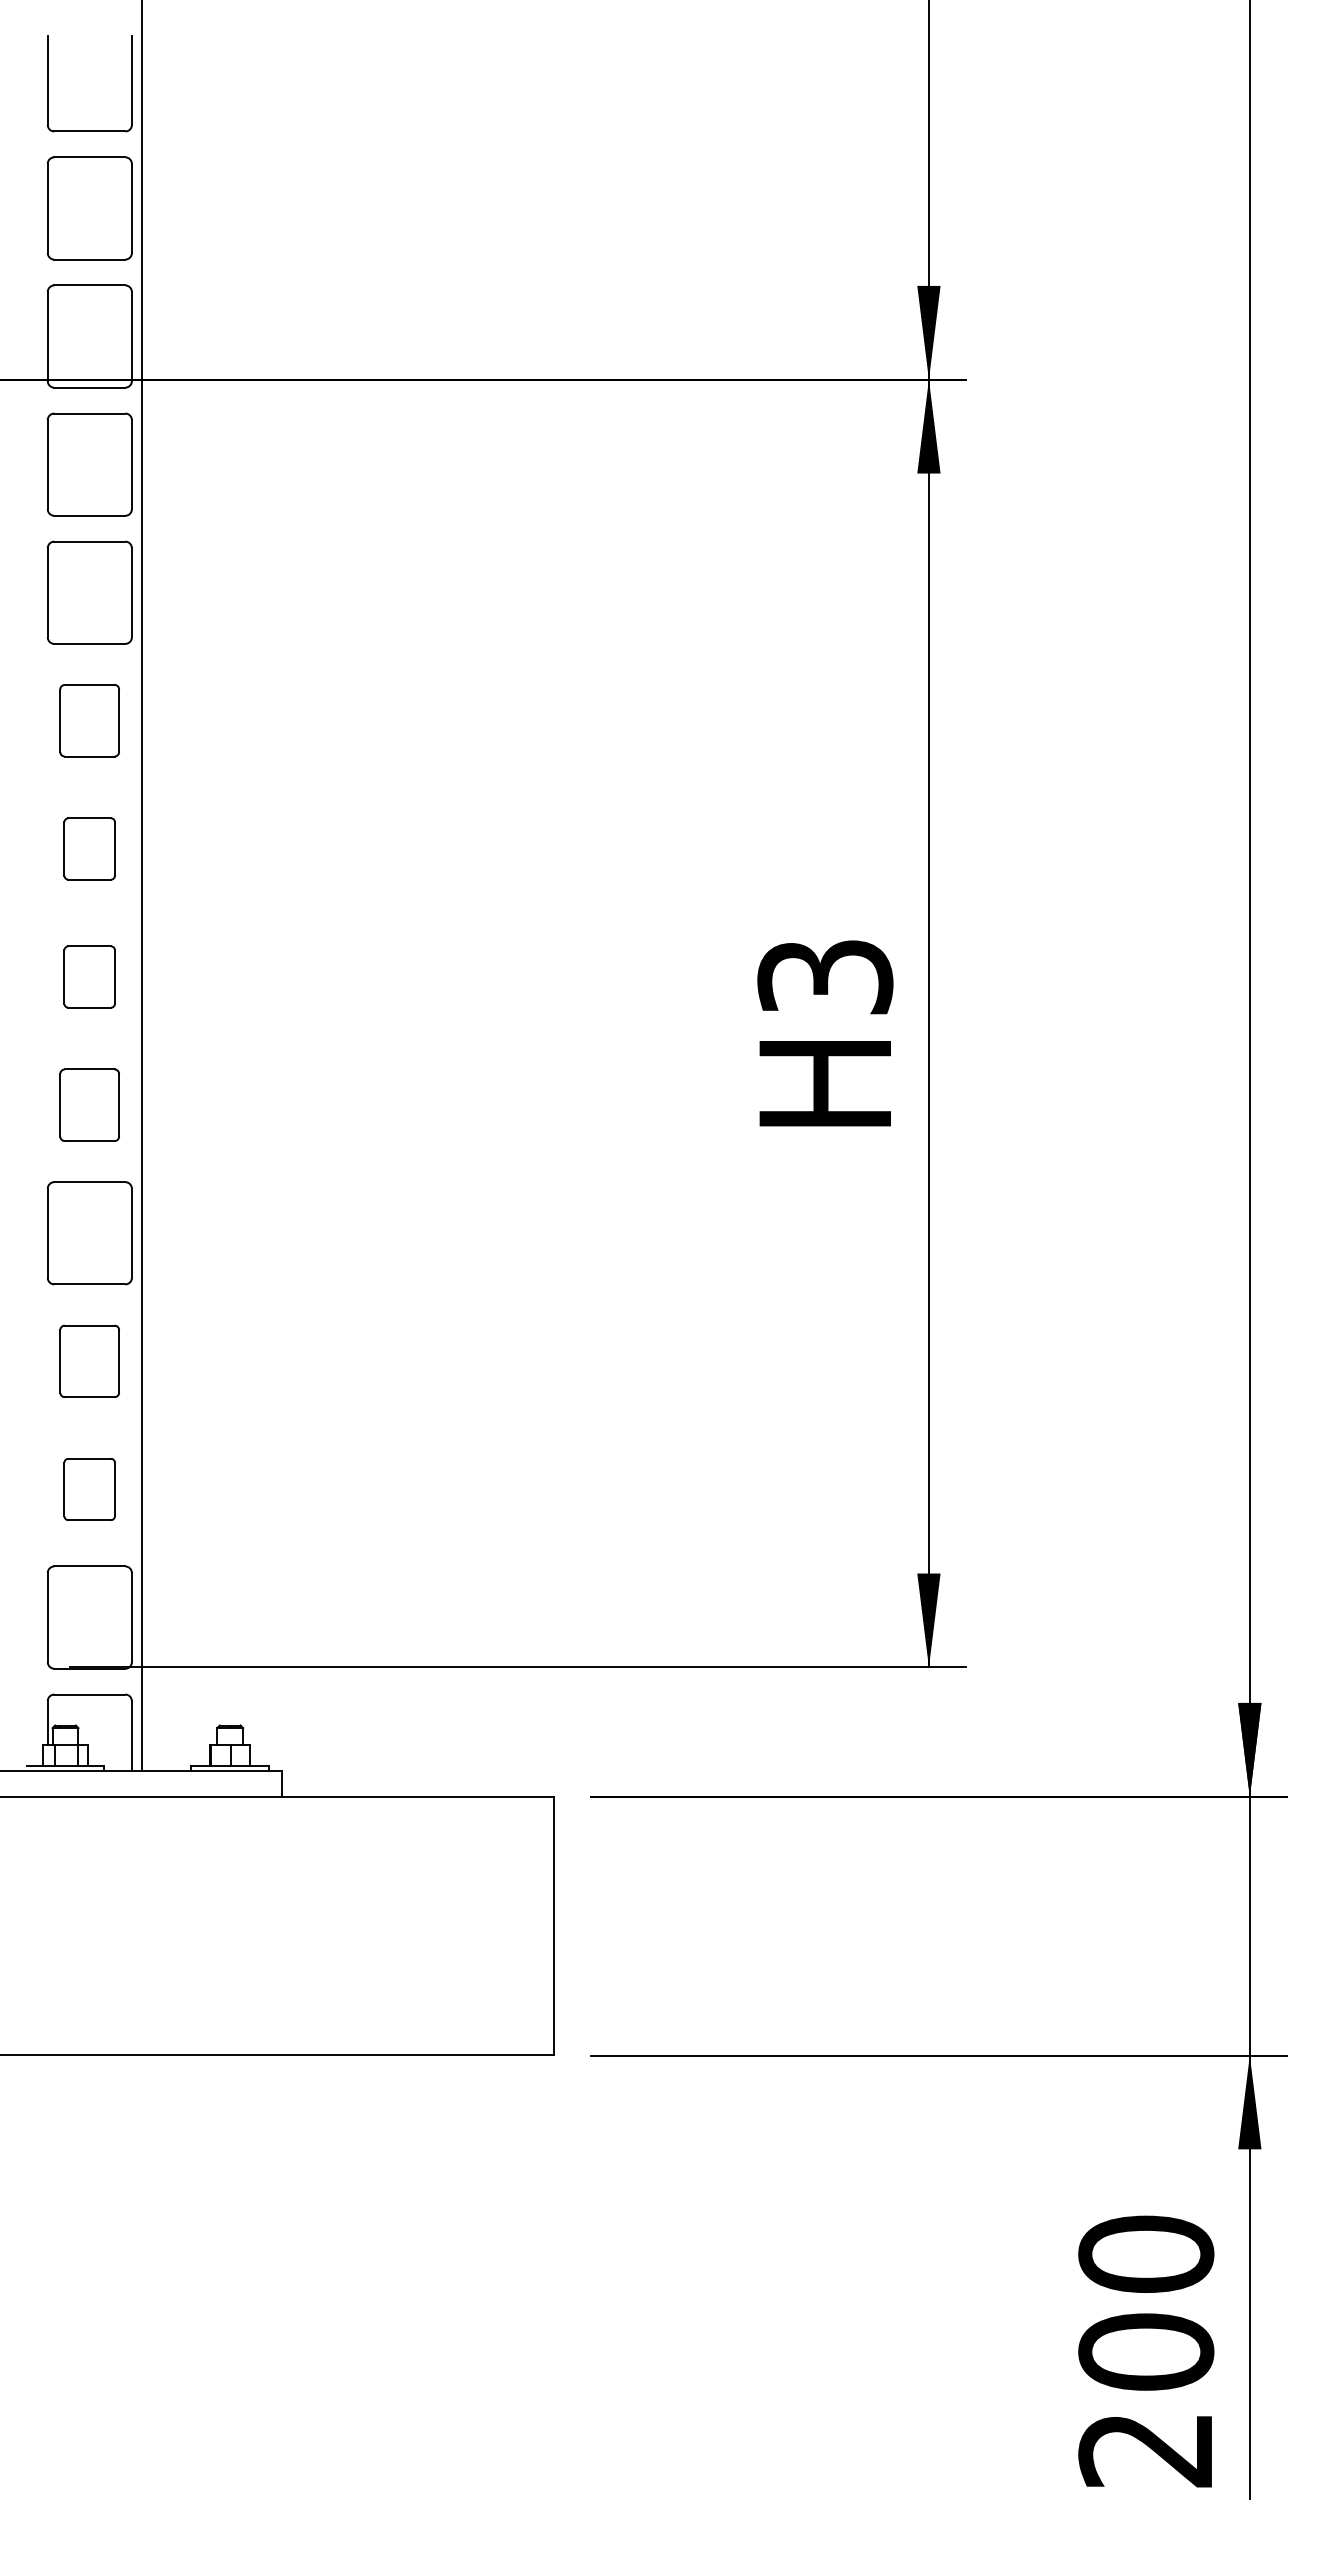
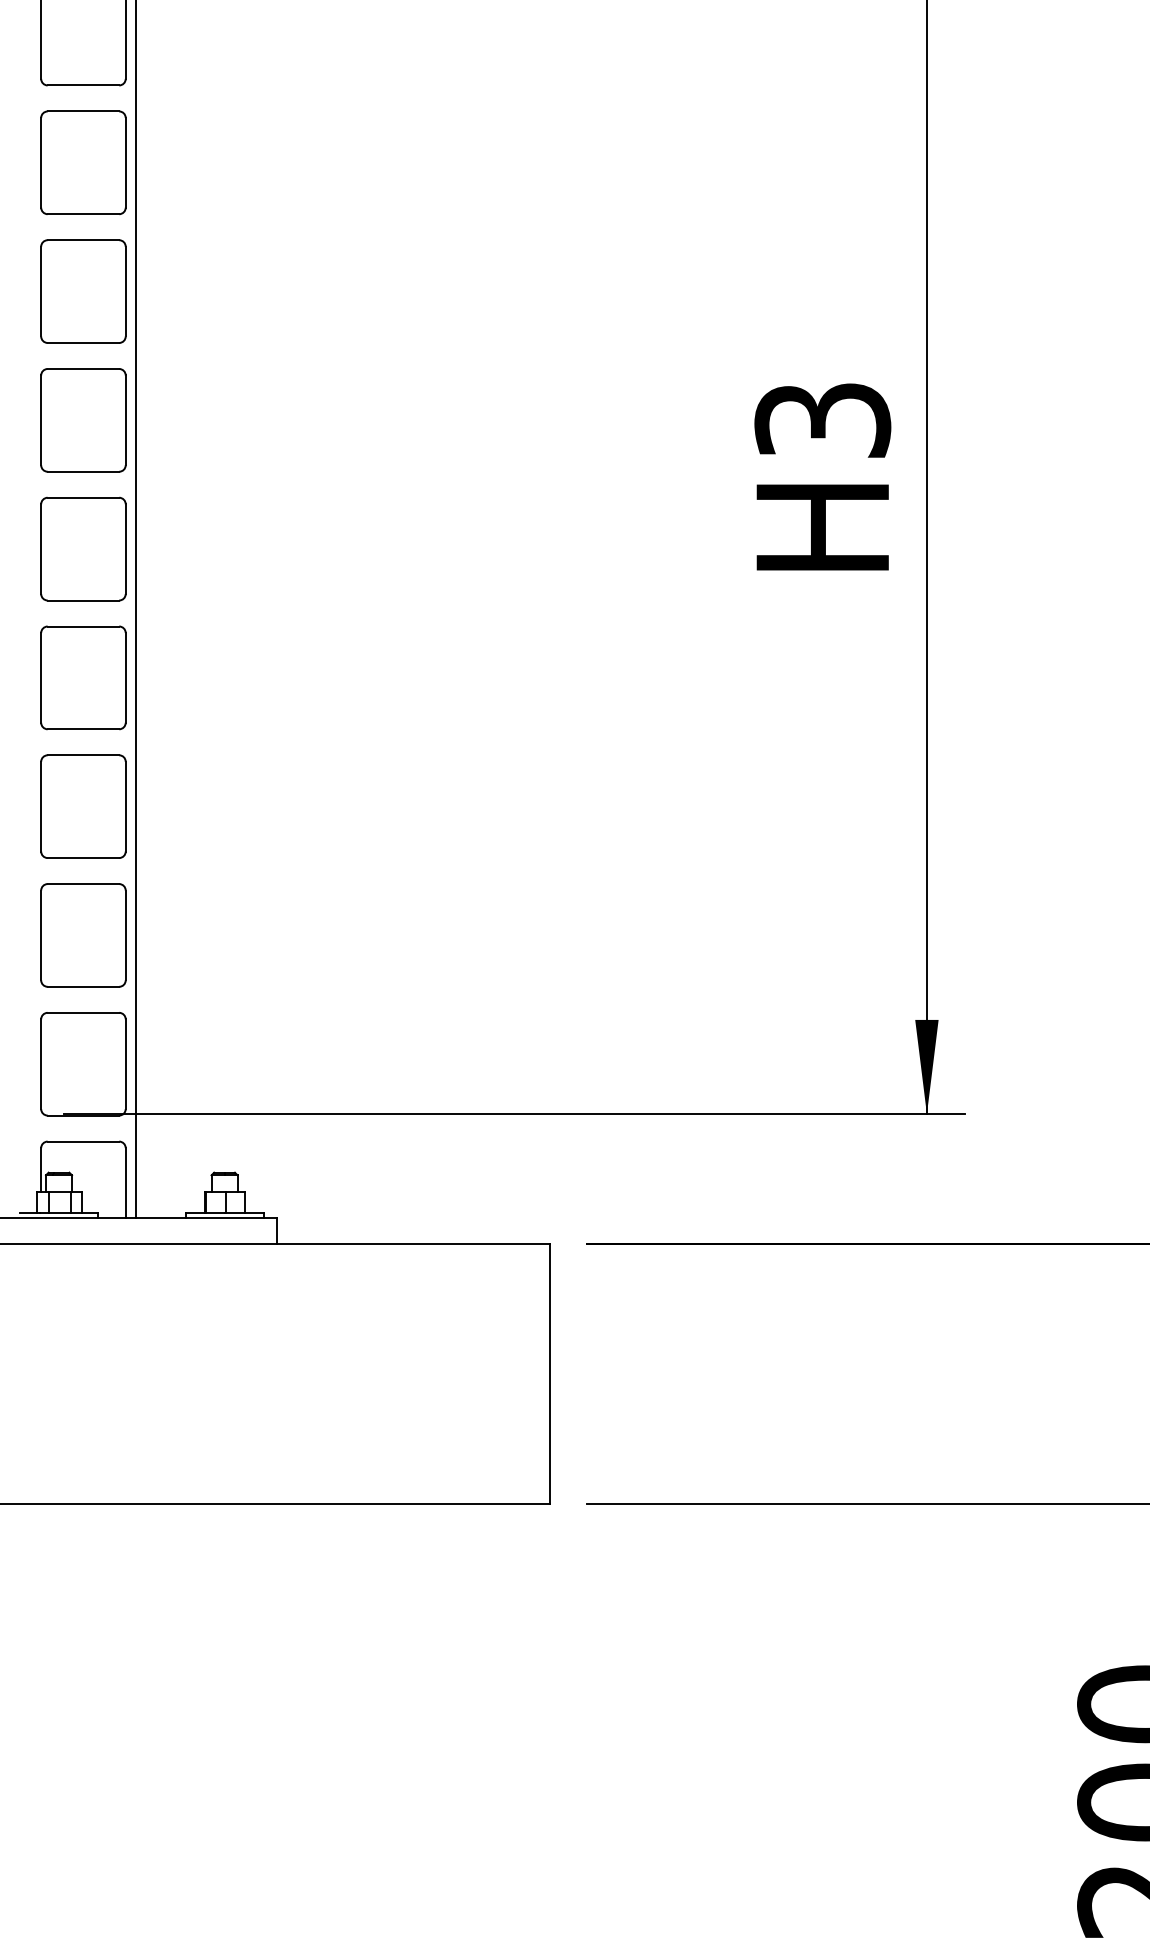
part: (89, 720) -> (83, 162), size x1.43
part: (89, 848) -> (83, 291), size x1.67
part: (89, 976) -> (83, 419), size x1.67
part: (89, 1105) -> (83, 549), size x1.43
part: (89, 1361) -> (83, 806), size x1.43
part: (89, 1489) -> (83, 935), size x1.67

